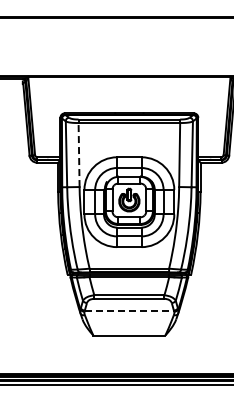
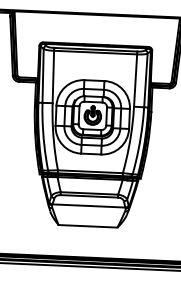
line: (79, 154) -> (53, 76), dashed -> solid
line: (129, 310) -> (89, 205), dashed -> solid

